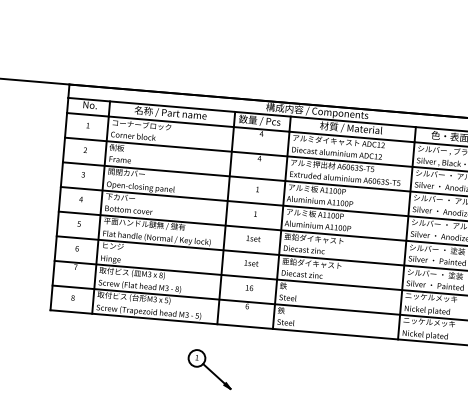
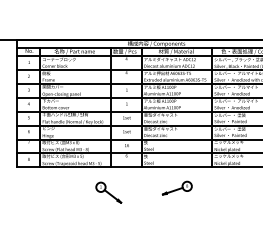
part: (331, 370) -> (176, 187), added

